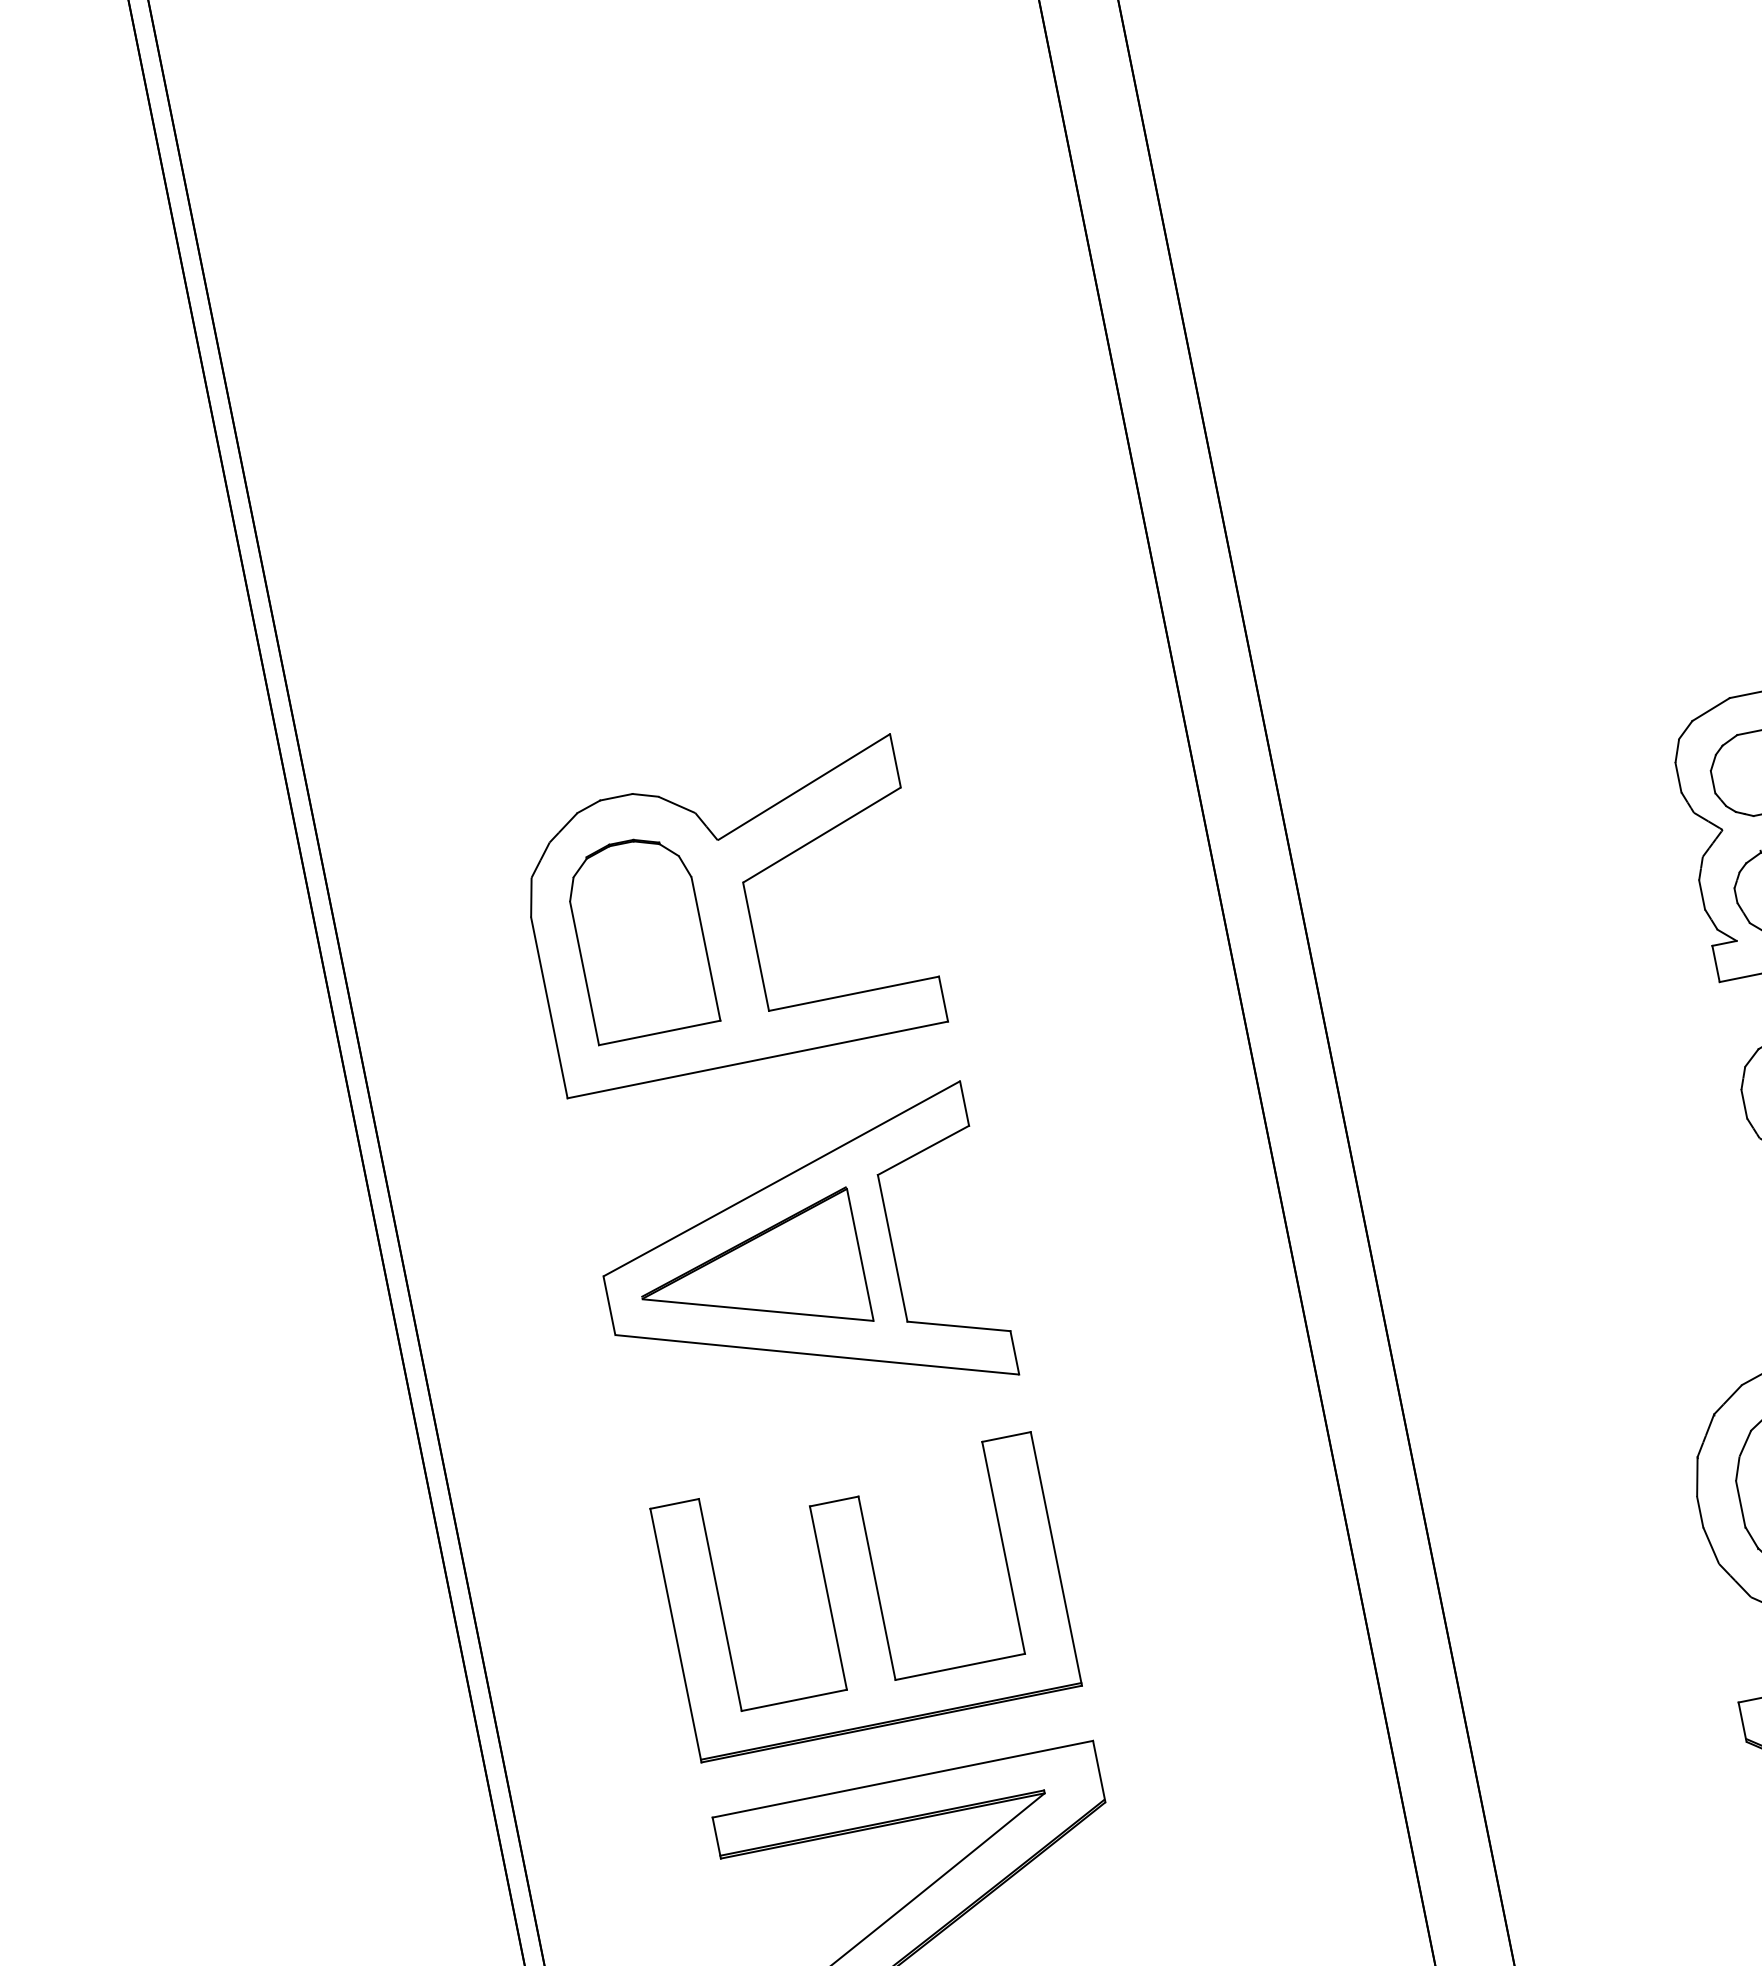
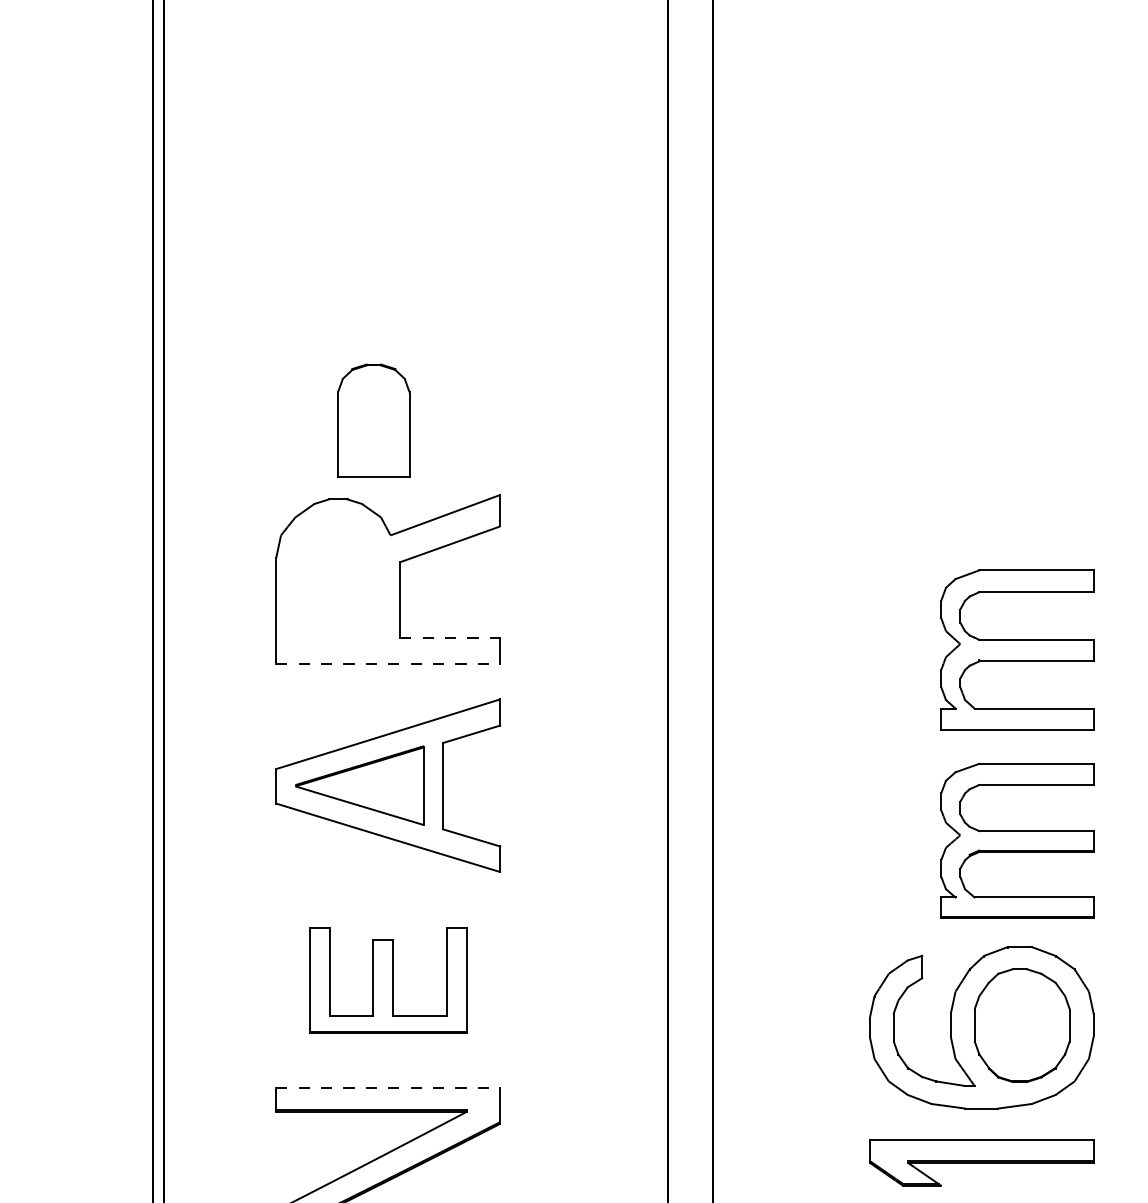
part: (639, 937) -> (373, 420), moved
line: (854, 993) -> (450, 637), solid -> dashed
line: (758, 1060) -> (388, 664), solid -> dashed
part: (864, 1597) -> (387, 980), size x0.7
line: (903, 1778) -> (388, 1087), solid -> dashed

